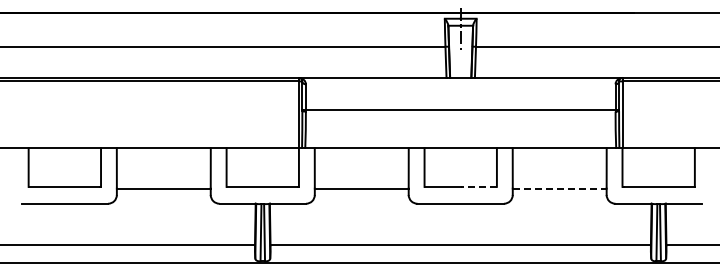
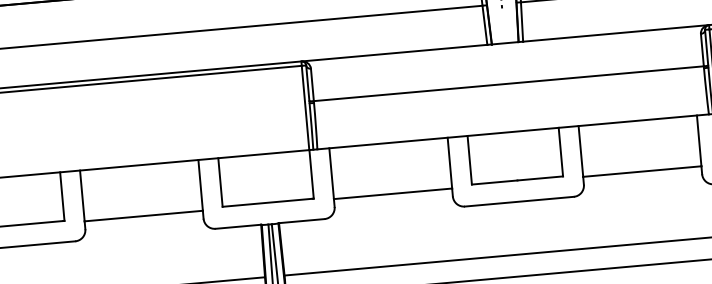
line: (478, 186) -> (539, 177), dashed -> solid
line: (559, 188) -> (642, 171), dashed -> solid

